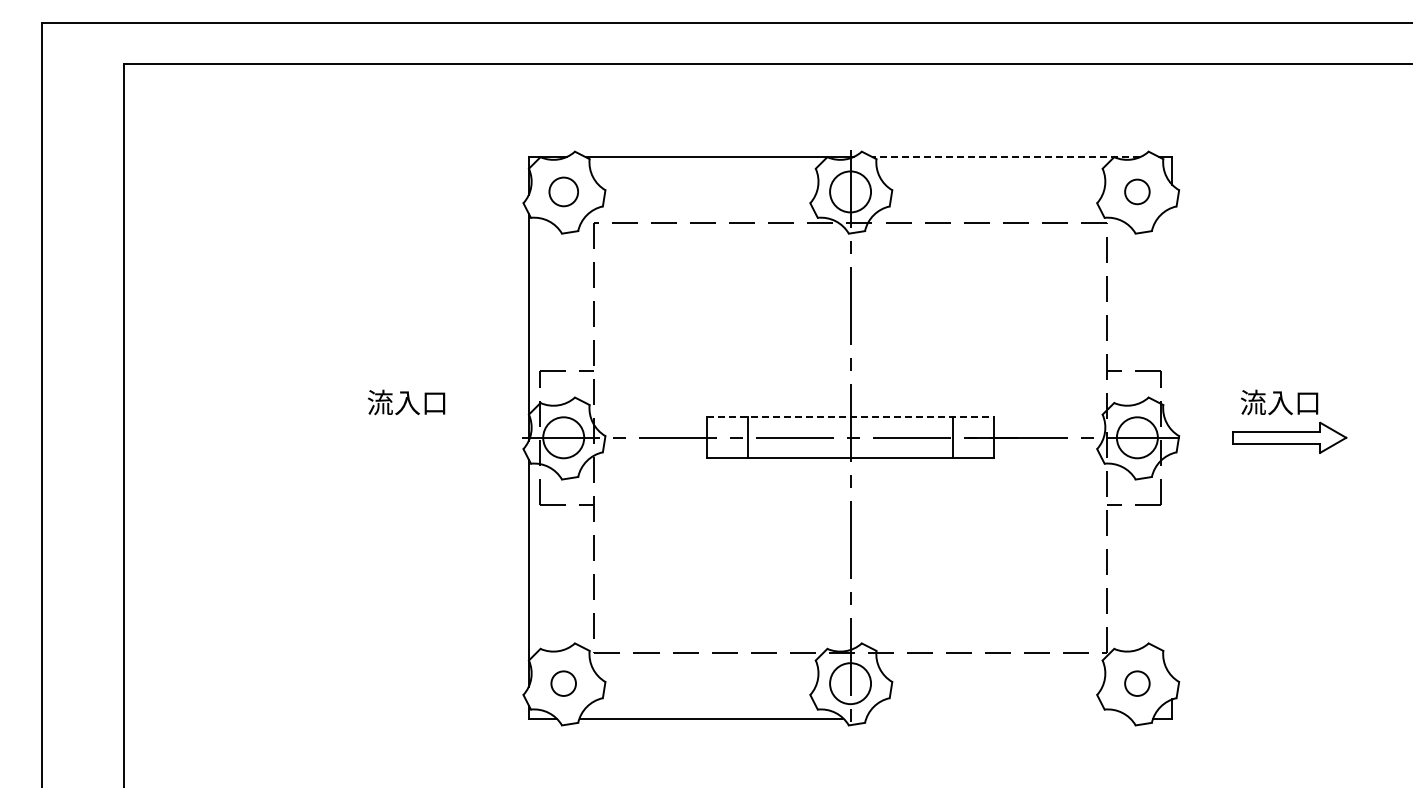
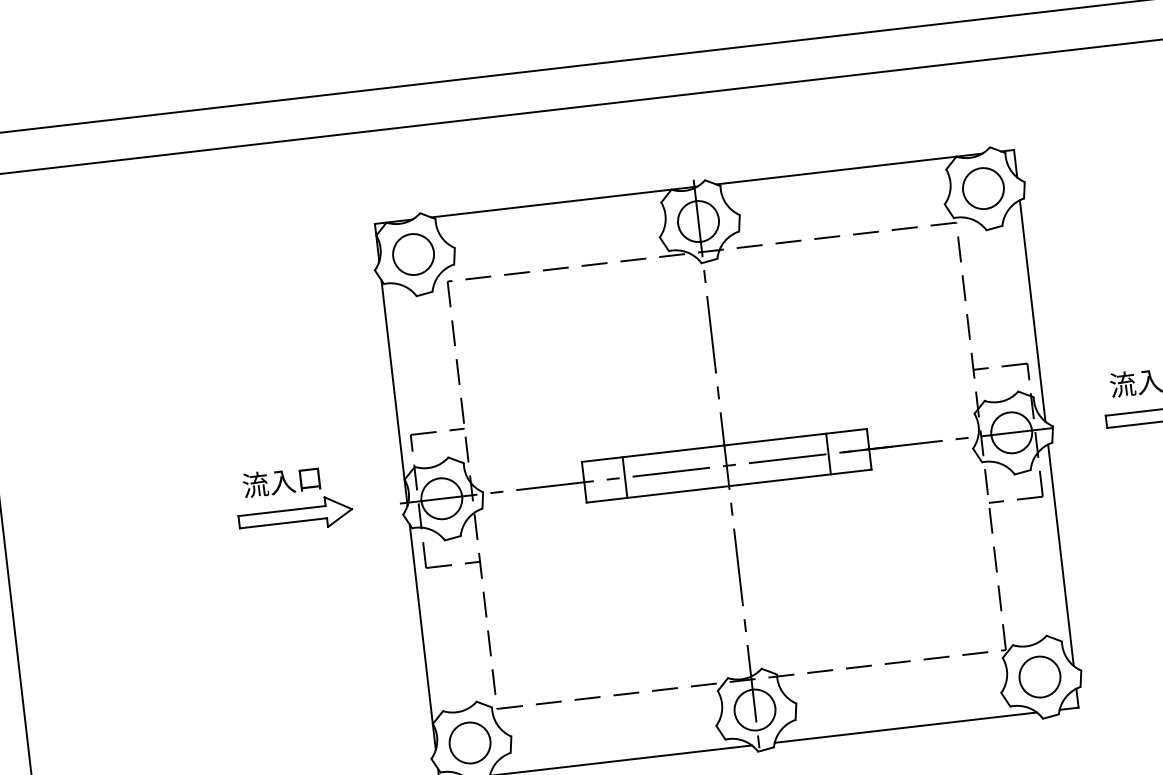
line: (1006, 157) -> (849, 169), dashed -> solid
circle: (563, 191) -> (413, 254), size x1.43
circle: (1136, 191) -> (982, 188), size x1.67
line: (1172, 318) -> (1032, 310), added
line: (851, 417) -> (725, 445), dashed -> solid
part: (416, 437) -> (295, 515), added
line: (1172, 564) -> (1061, 554), added
circle: (563, 683) -> (469, 742), size x1.67
circle: (1136, 683) -> (1039, 677), size x1.67
line: (998, 718) -> (906, 727), added

